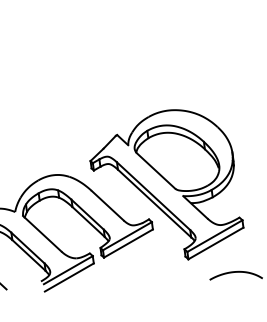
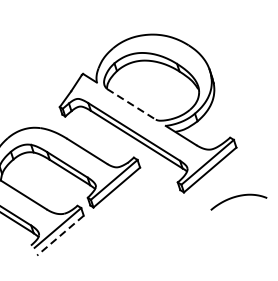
line: (156, 171) -> (132, 105), solid -> dashed
line: (68, 277) -> (59, 235), solid -> dashed

